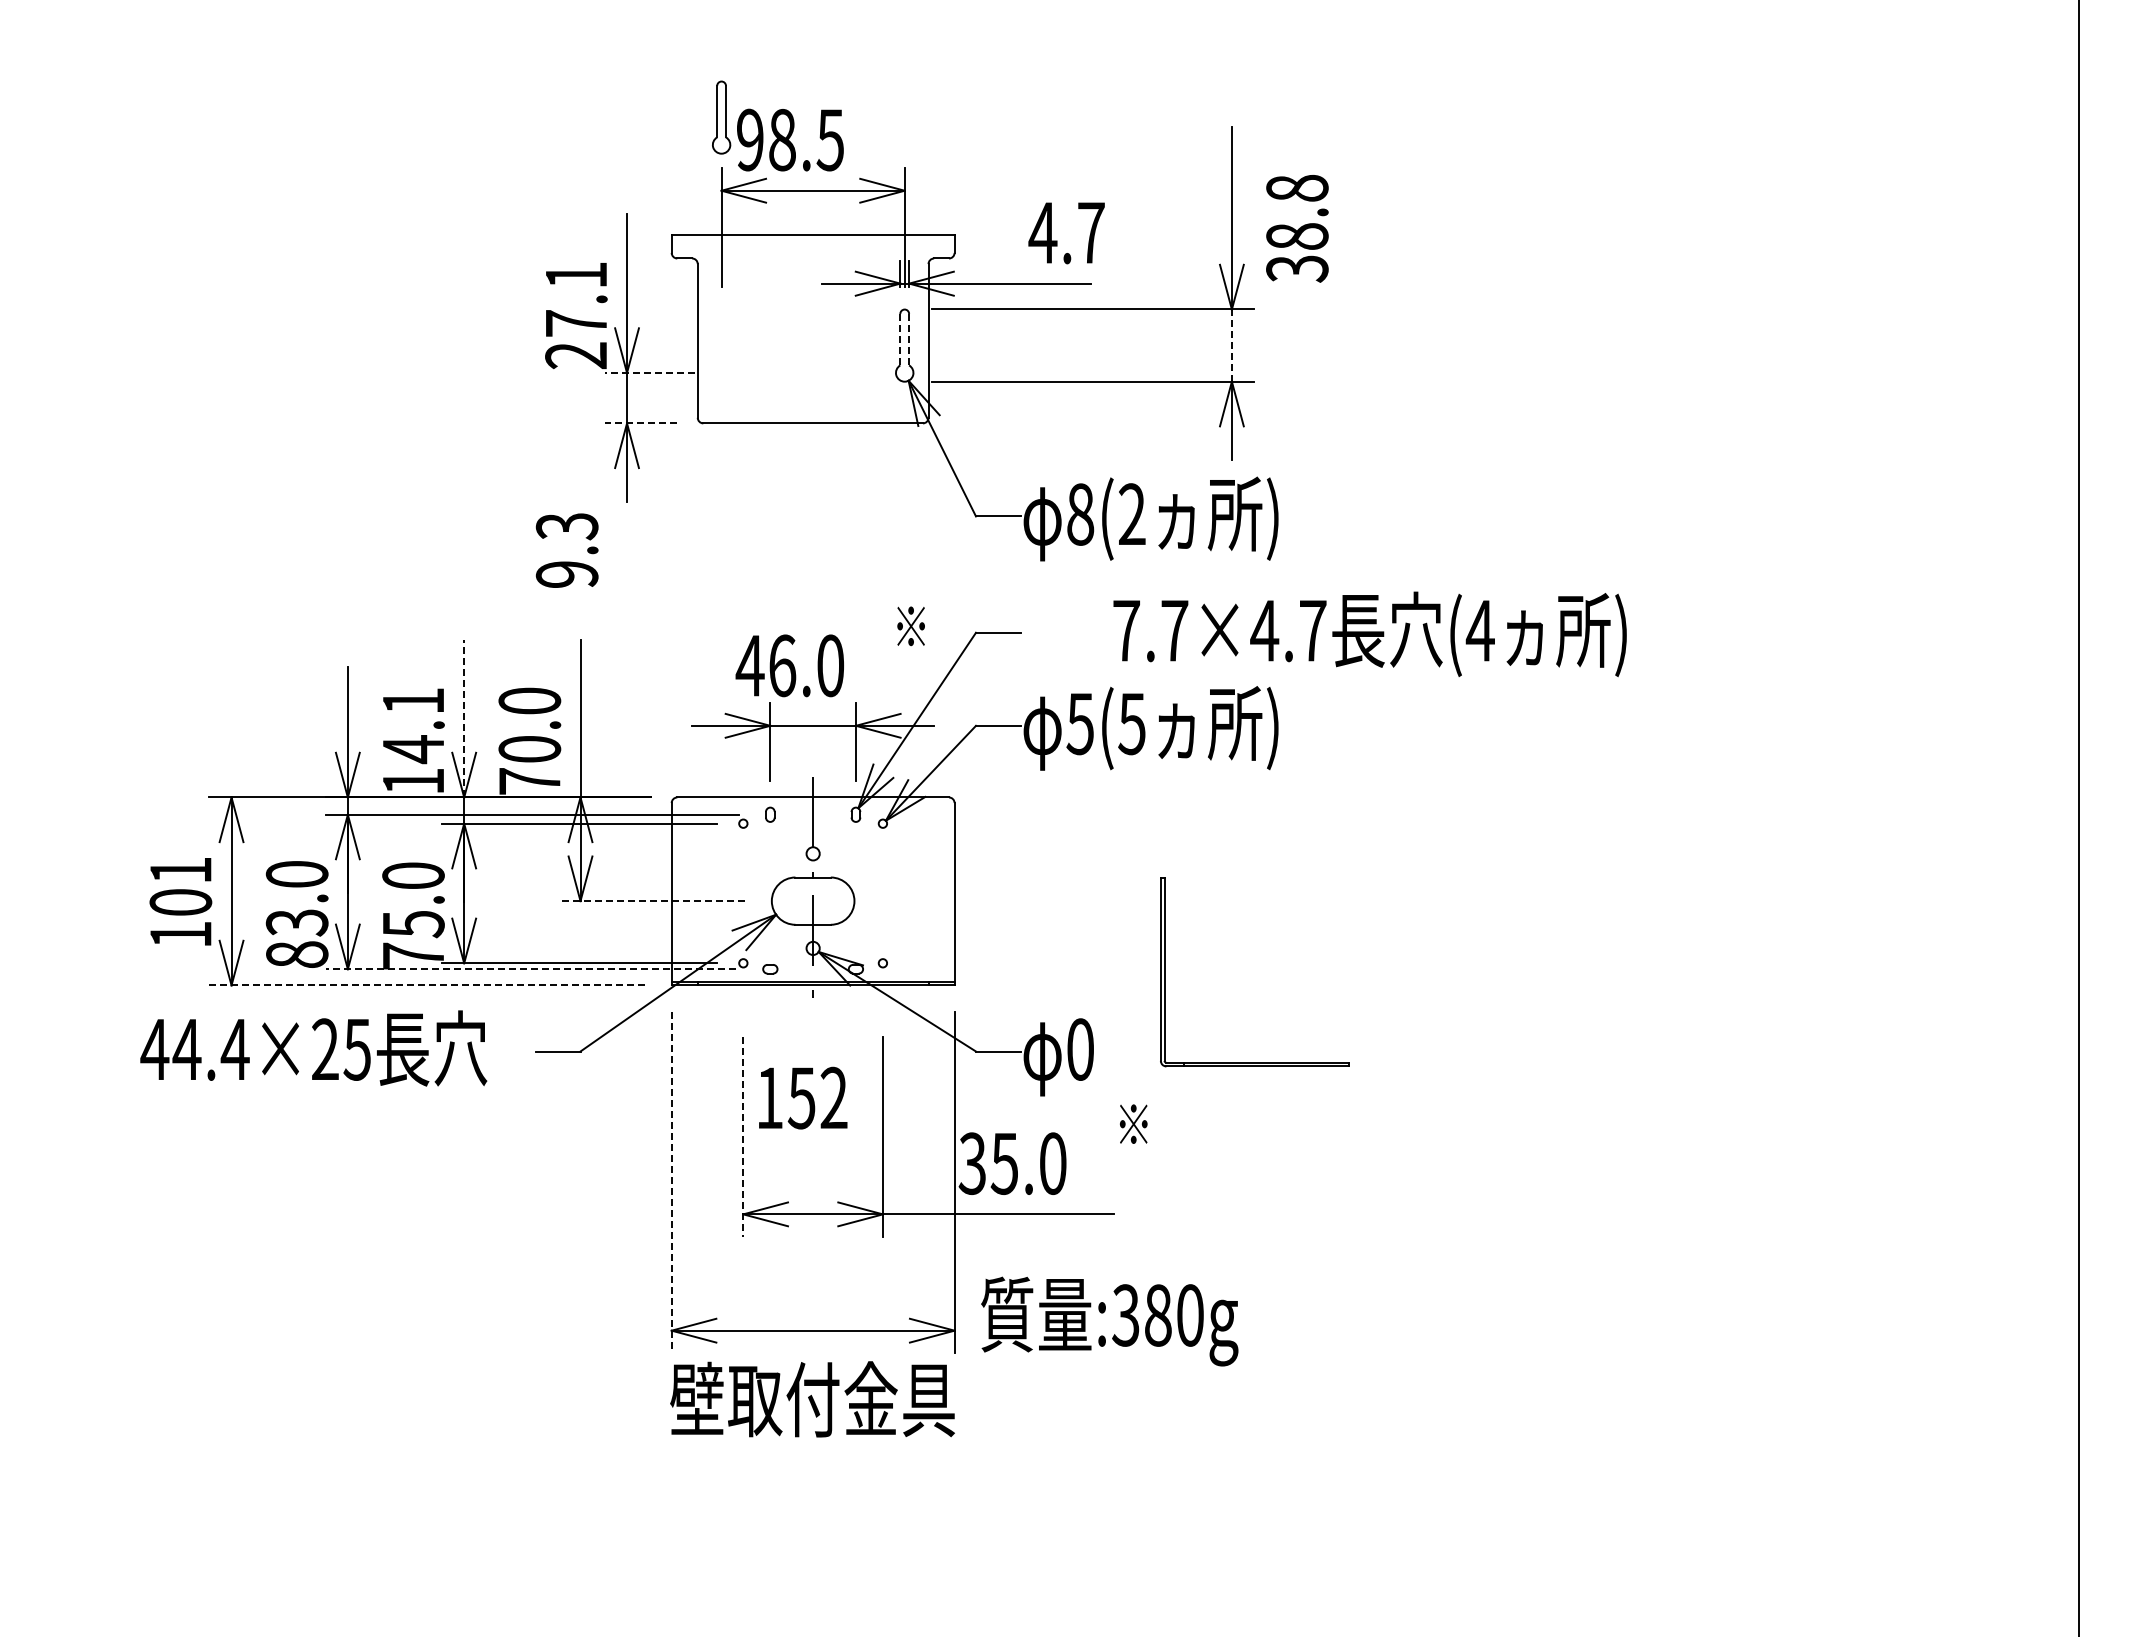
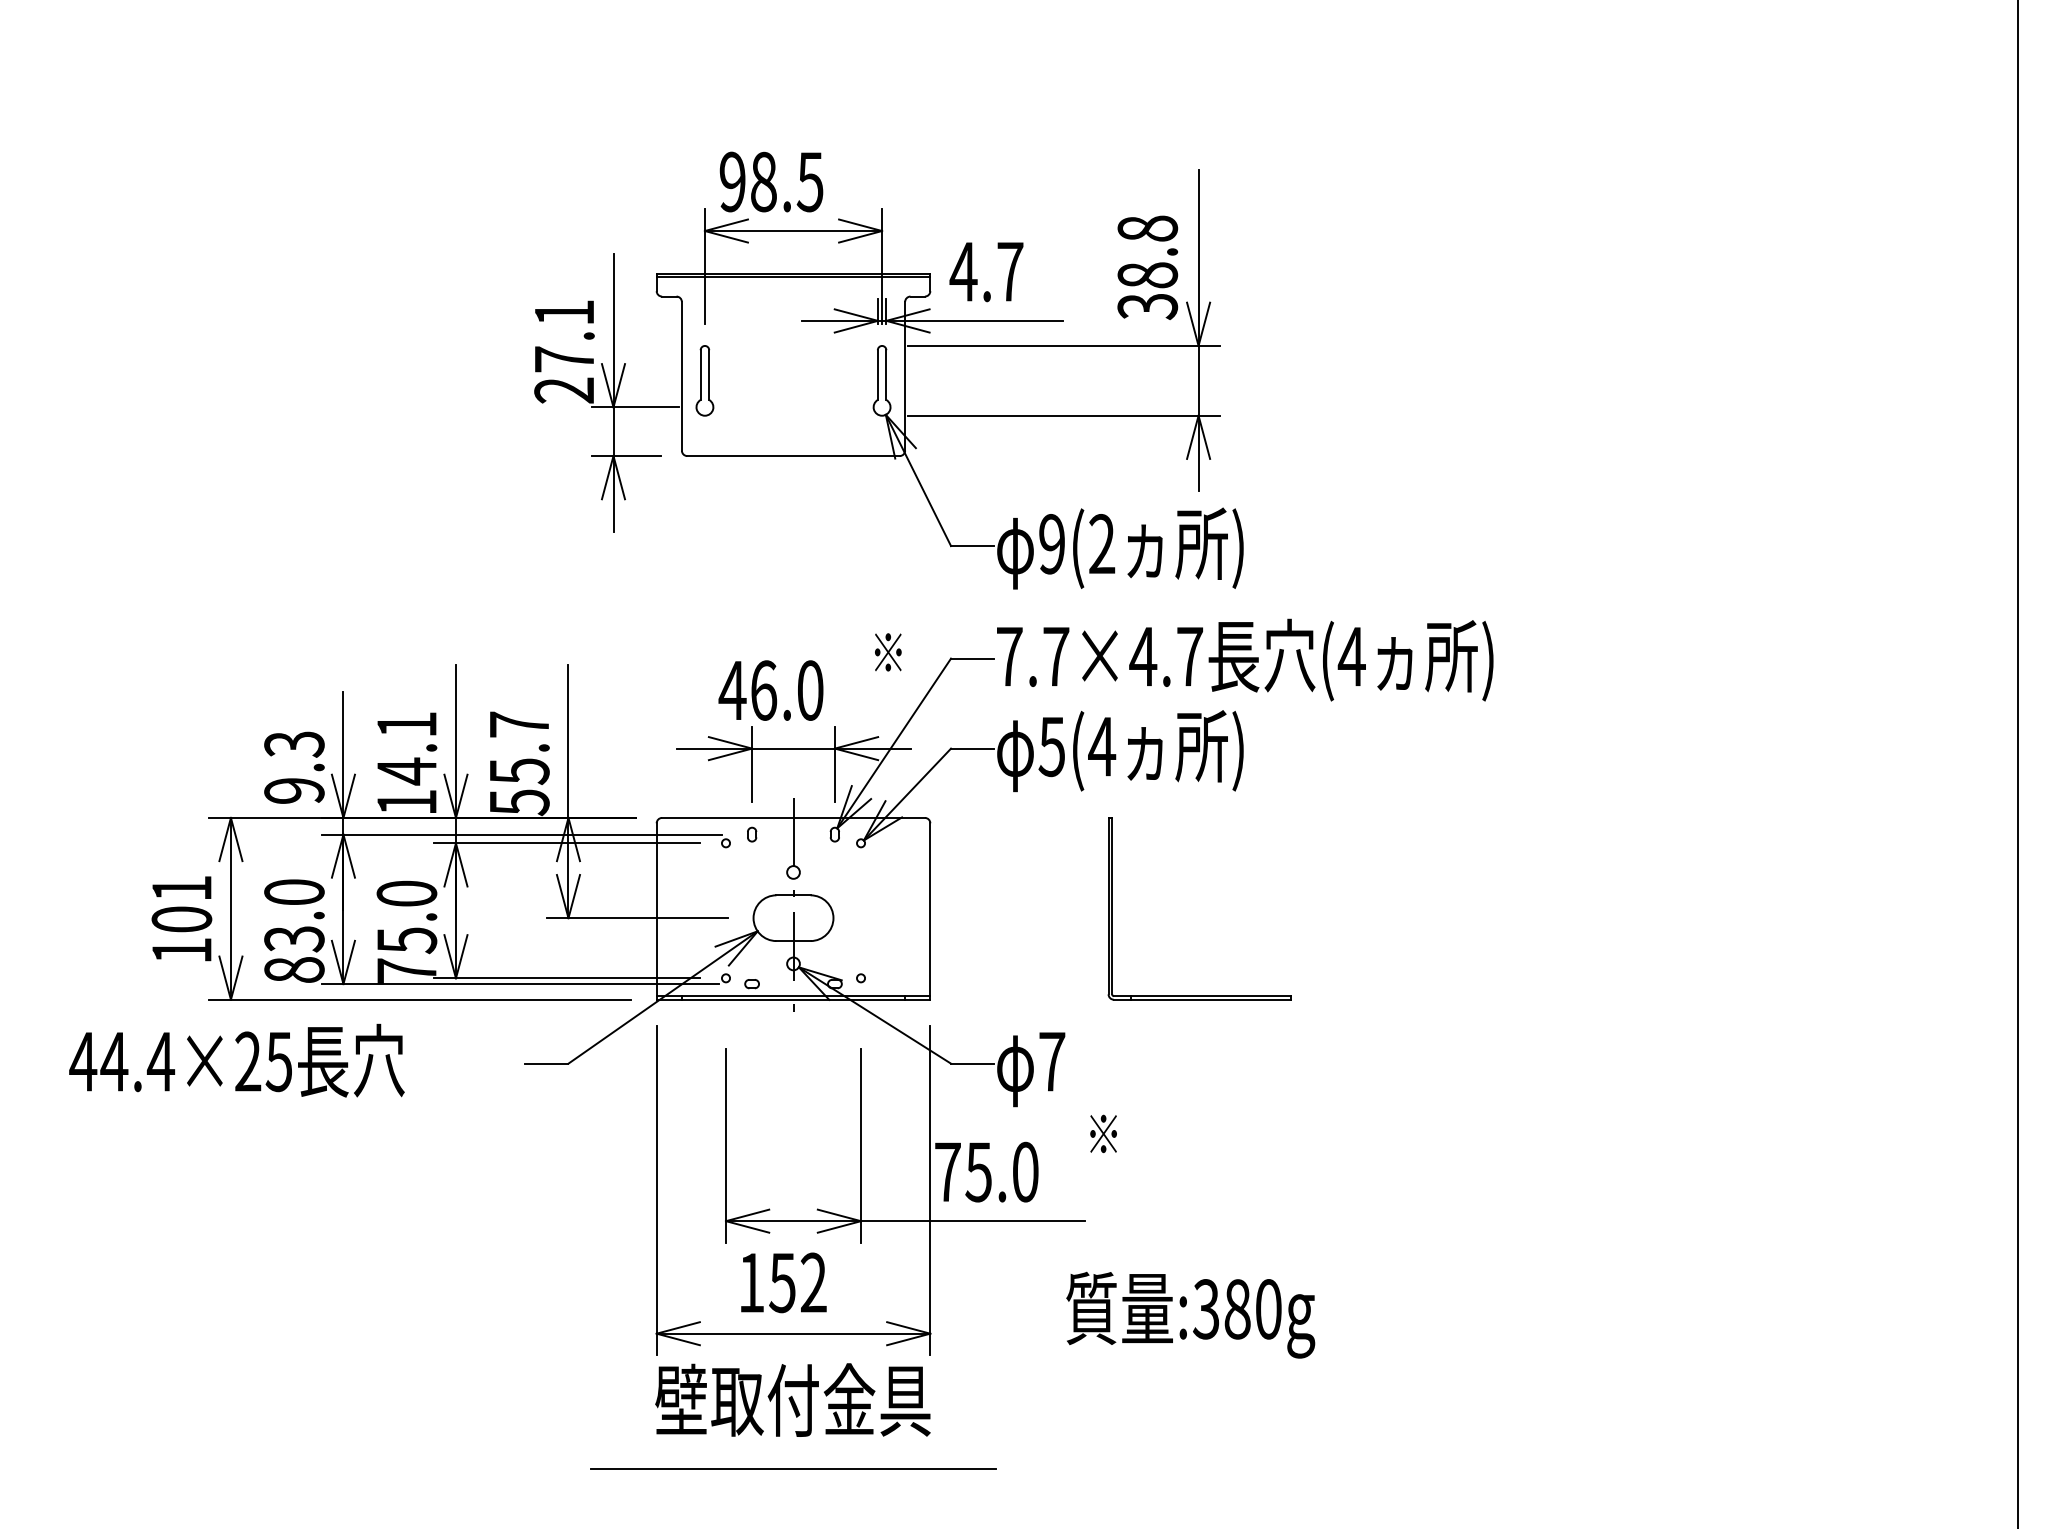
part: (721, 117) -> (704, 380), moved
text: (1297, 228) -> (1147, 267), moved
text: (1066, 233) -> (986, 272), moved
line: (812, 238) -> (792, 277), added
line: (900, 339) -> (878, 374), dashed -> solid
line: (909, 339) -> (886, 374), dashed -> solid
line: (1231, 345) -> (1198, 380), dashed -> solid
line: (649, 372) -> (635, 406), dashed -> solid
line: (640, 423) -> (626, 456), dashed -> solid
text: (1080, 514) -> (1052, 544), 8(2 -> 9(2
text: (566, 550) -> (293, 767), moved
text: (1369, 634) -> (1244, 660), moved
line: (464, 718) -> (456, 741), dashed -> solid
text: (1131, 724) -> (1101, 747), 5(5 -> 5(4
text: (529, 741) -> (519, 763), 70.0 -> 55.7
line: (651, 901) -> (637, 918), dashed -> solid
line: (530, 969) -> (520, 984), dashed -> solid
part: (1165, 972) -> (1113, 908), moved
line: (427, 985) -> (420, 999), dashed -> solid
text: (313, 1048) -> (236, 1060), moved
text: (1080, 1049) -> (1052, 1061), 0 -> 7
text: (803, 1097) -> (784, 1282), moved
line: (743, 1137) -> (726, 1146), dashed -> solid
text: (972, 1163) -> (947, 1171), 35.0 -> 75.0
line: (671, 1183) -> (656, 1191), dashed -> solid
text: (1109, 1321) -> (1190, 1315), moved
line: (812, 1470) -> (792, 1468), added

